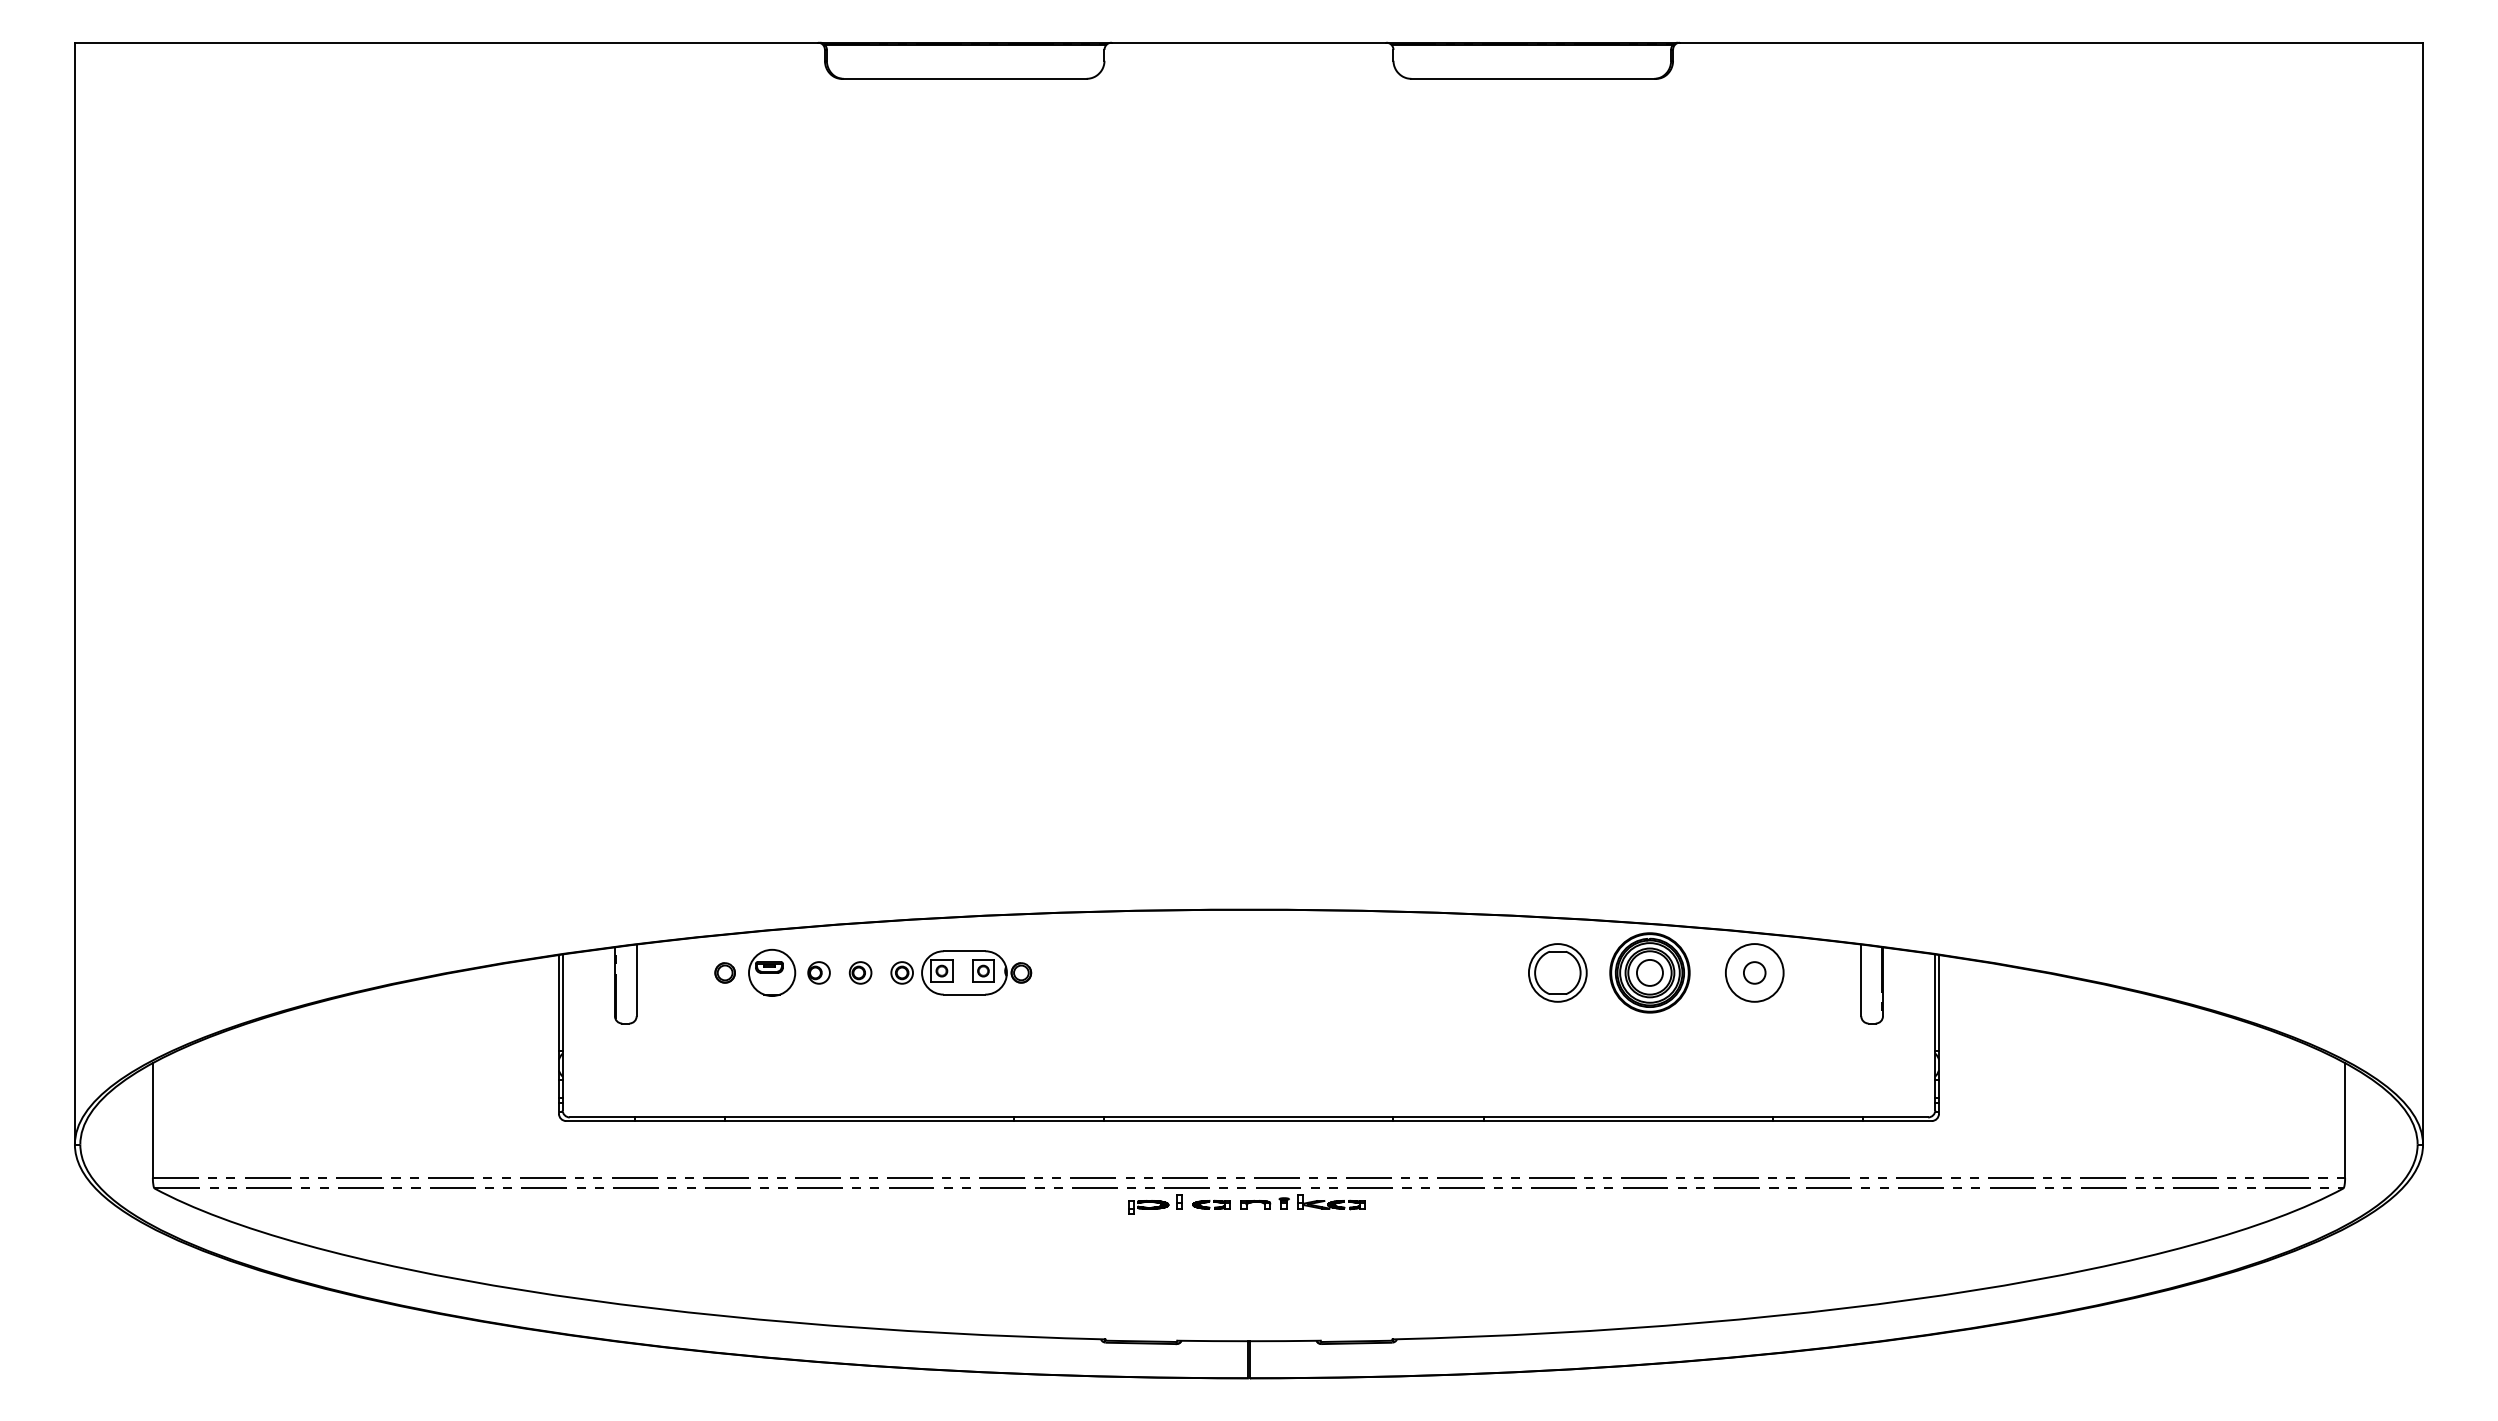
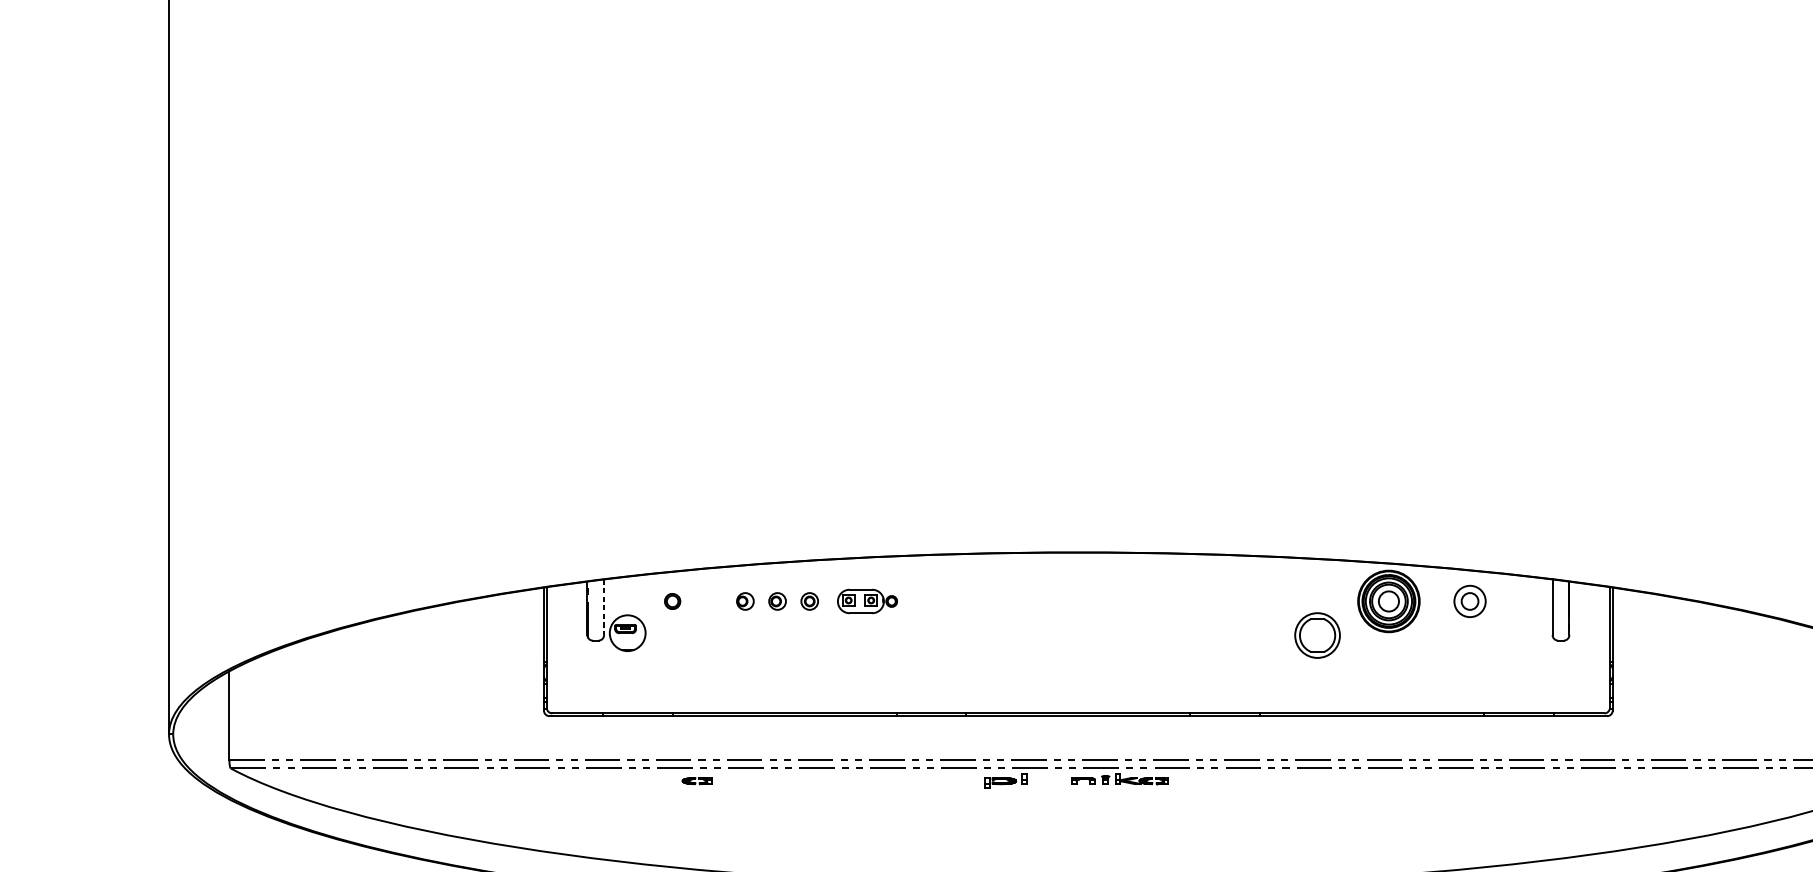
part: (772, 972) -> (628, 632), moved
part: (976, 972) -> (867, 601), size x0.7
part: (1557, 972) -> (1317, 635), moved
circle: (1754, 972) -> (1469, 601), size x0.7
line: (636, 980) -> (603, 607), solid -> dashed
part: (1211, 1204) -> (696, 780), moved

